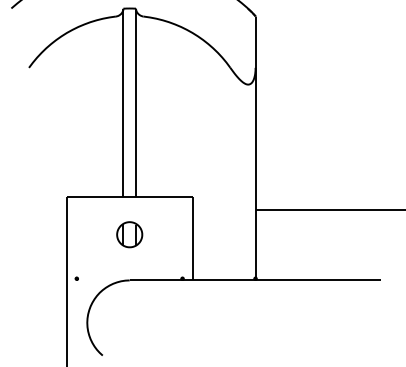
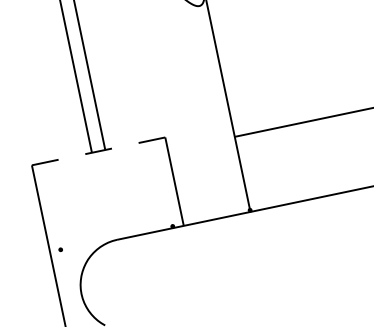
line: (129, 196) -> (98, 150), solid -> dashed
part: (129, 234) -> (106, 191), removed

